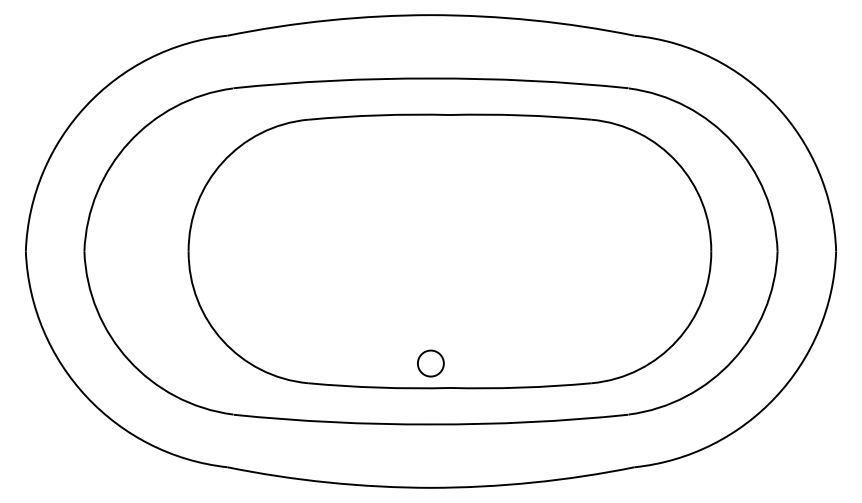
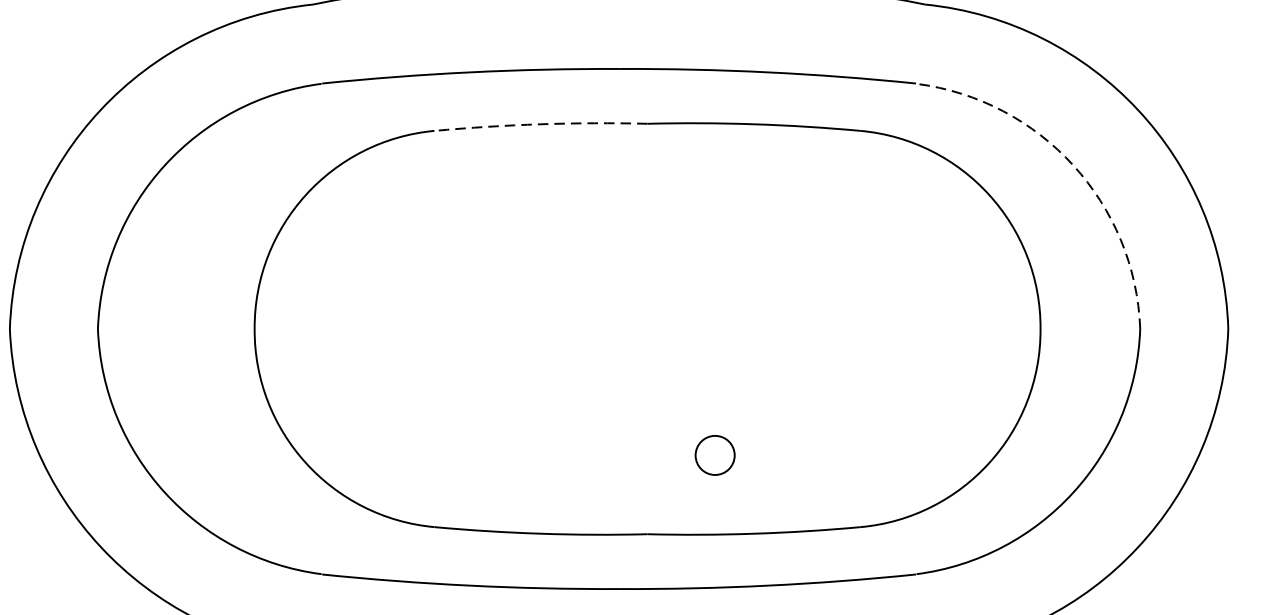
arc: (379, 115) -> (541, 124), solid -> dashed
arc: (733, 142) -> (1073, 165), solid -> dashed
circle: (430, 363) -> (714, 455), moved

